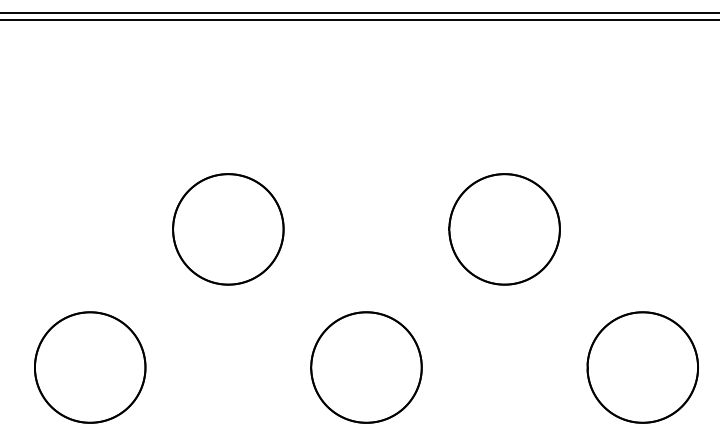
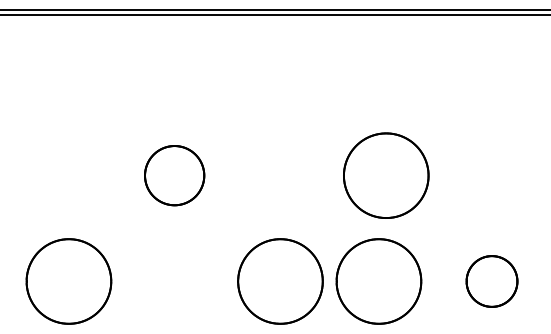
part: (228, 229) -> (174, 175), size x0.7
part: (494, 367) -> (378, 281), added
part: (642, 367) -> (491, 281), size x0.6

